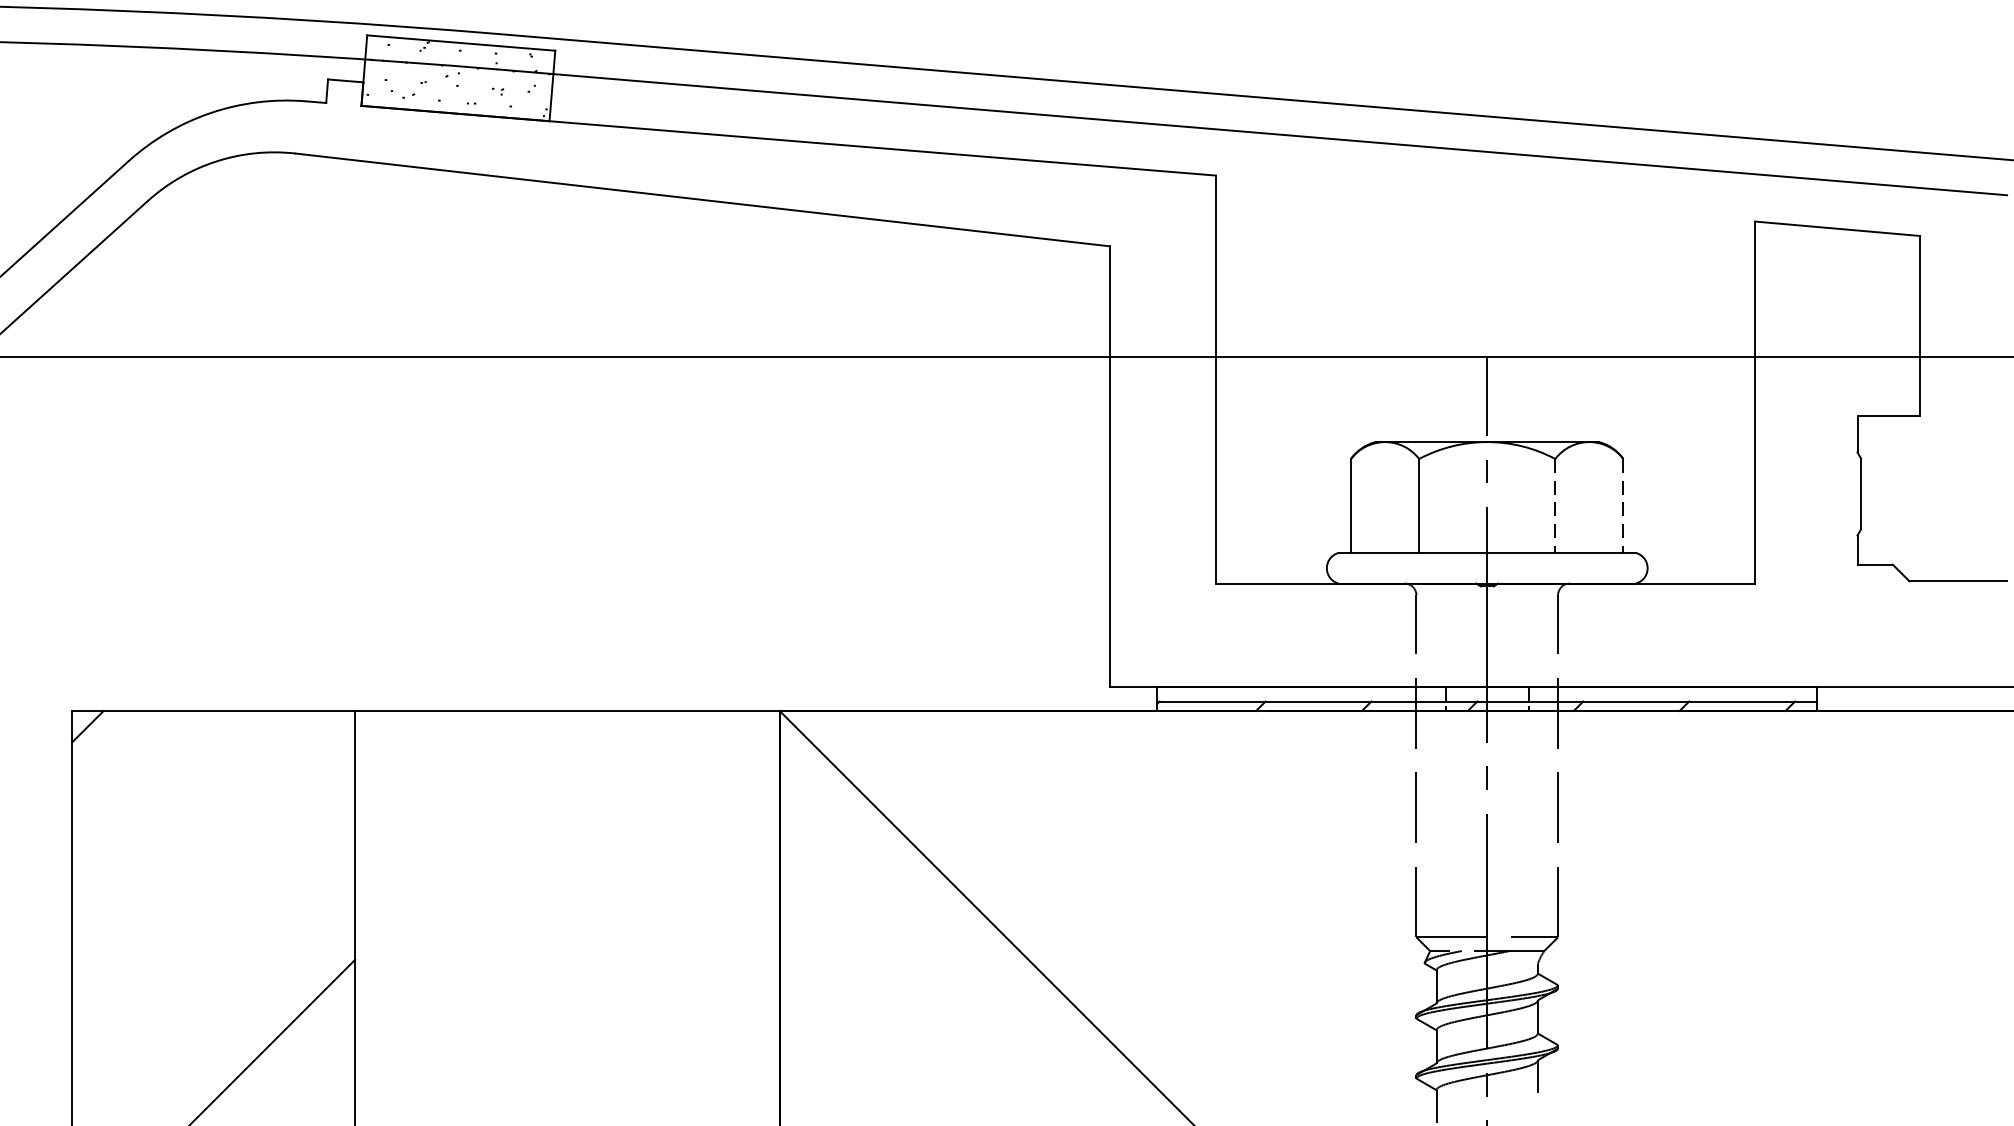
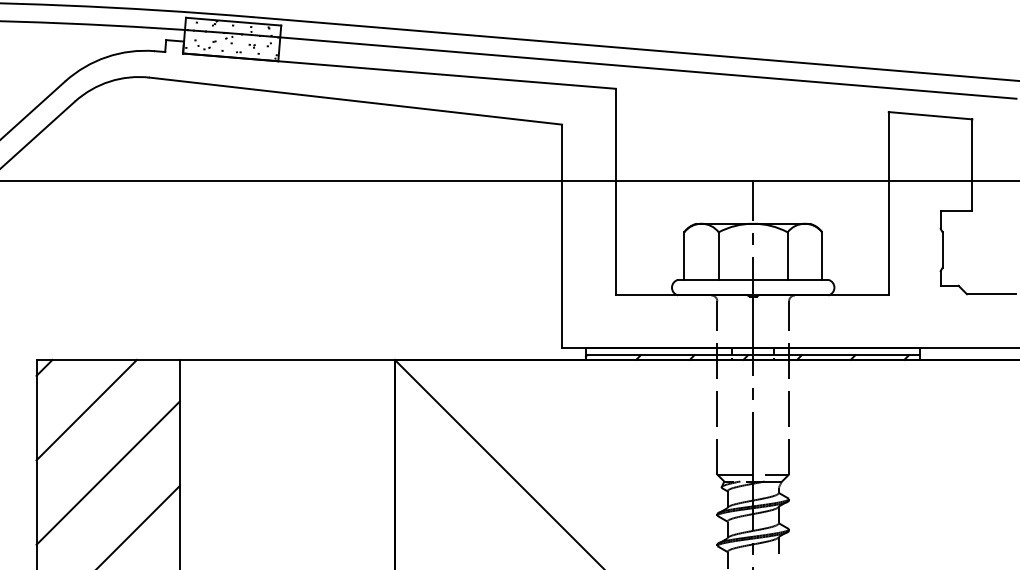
line: (1554, 506) -> (787, 256), dashed -> solid
line: (1624, 506) -> (822, 256), dashed -> solid
line: (170, 808) -> (86, 409), added
line: (212, 933) -> (107, 472), added

